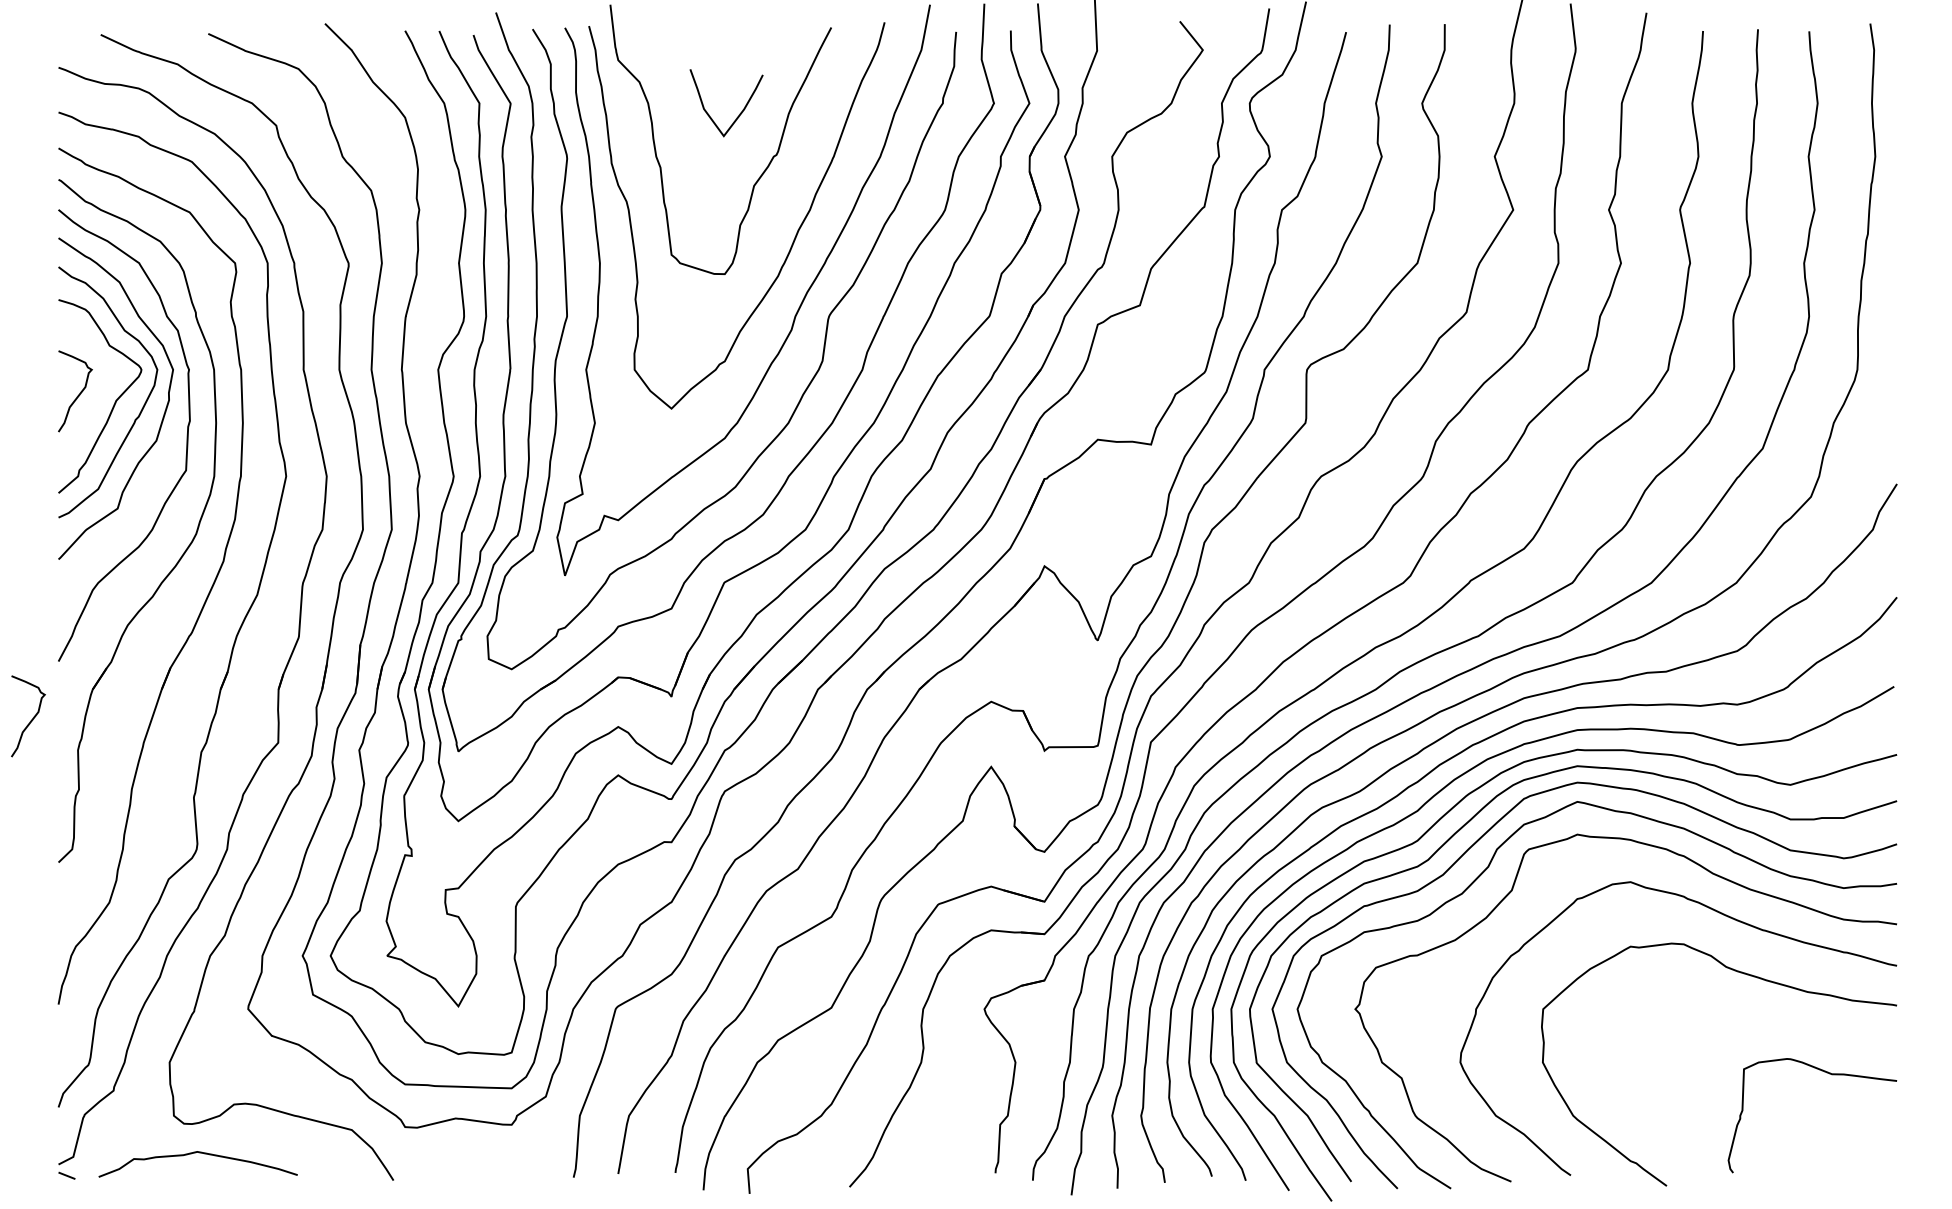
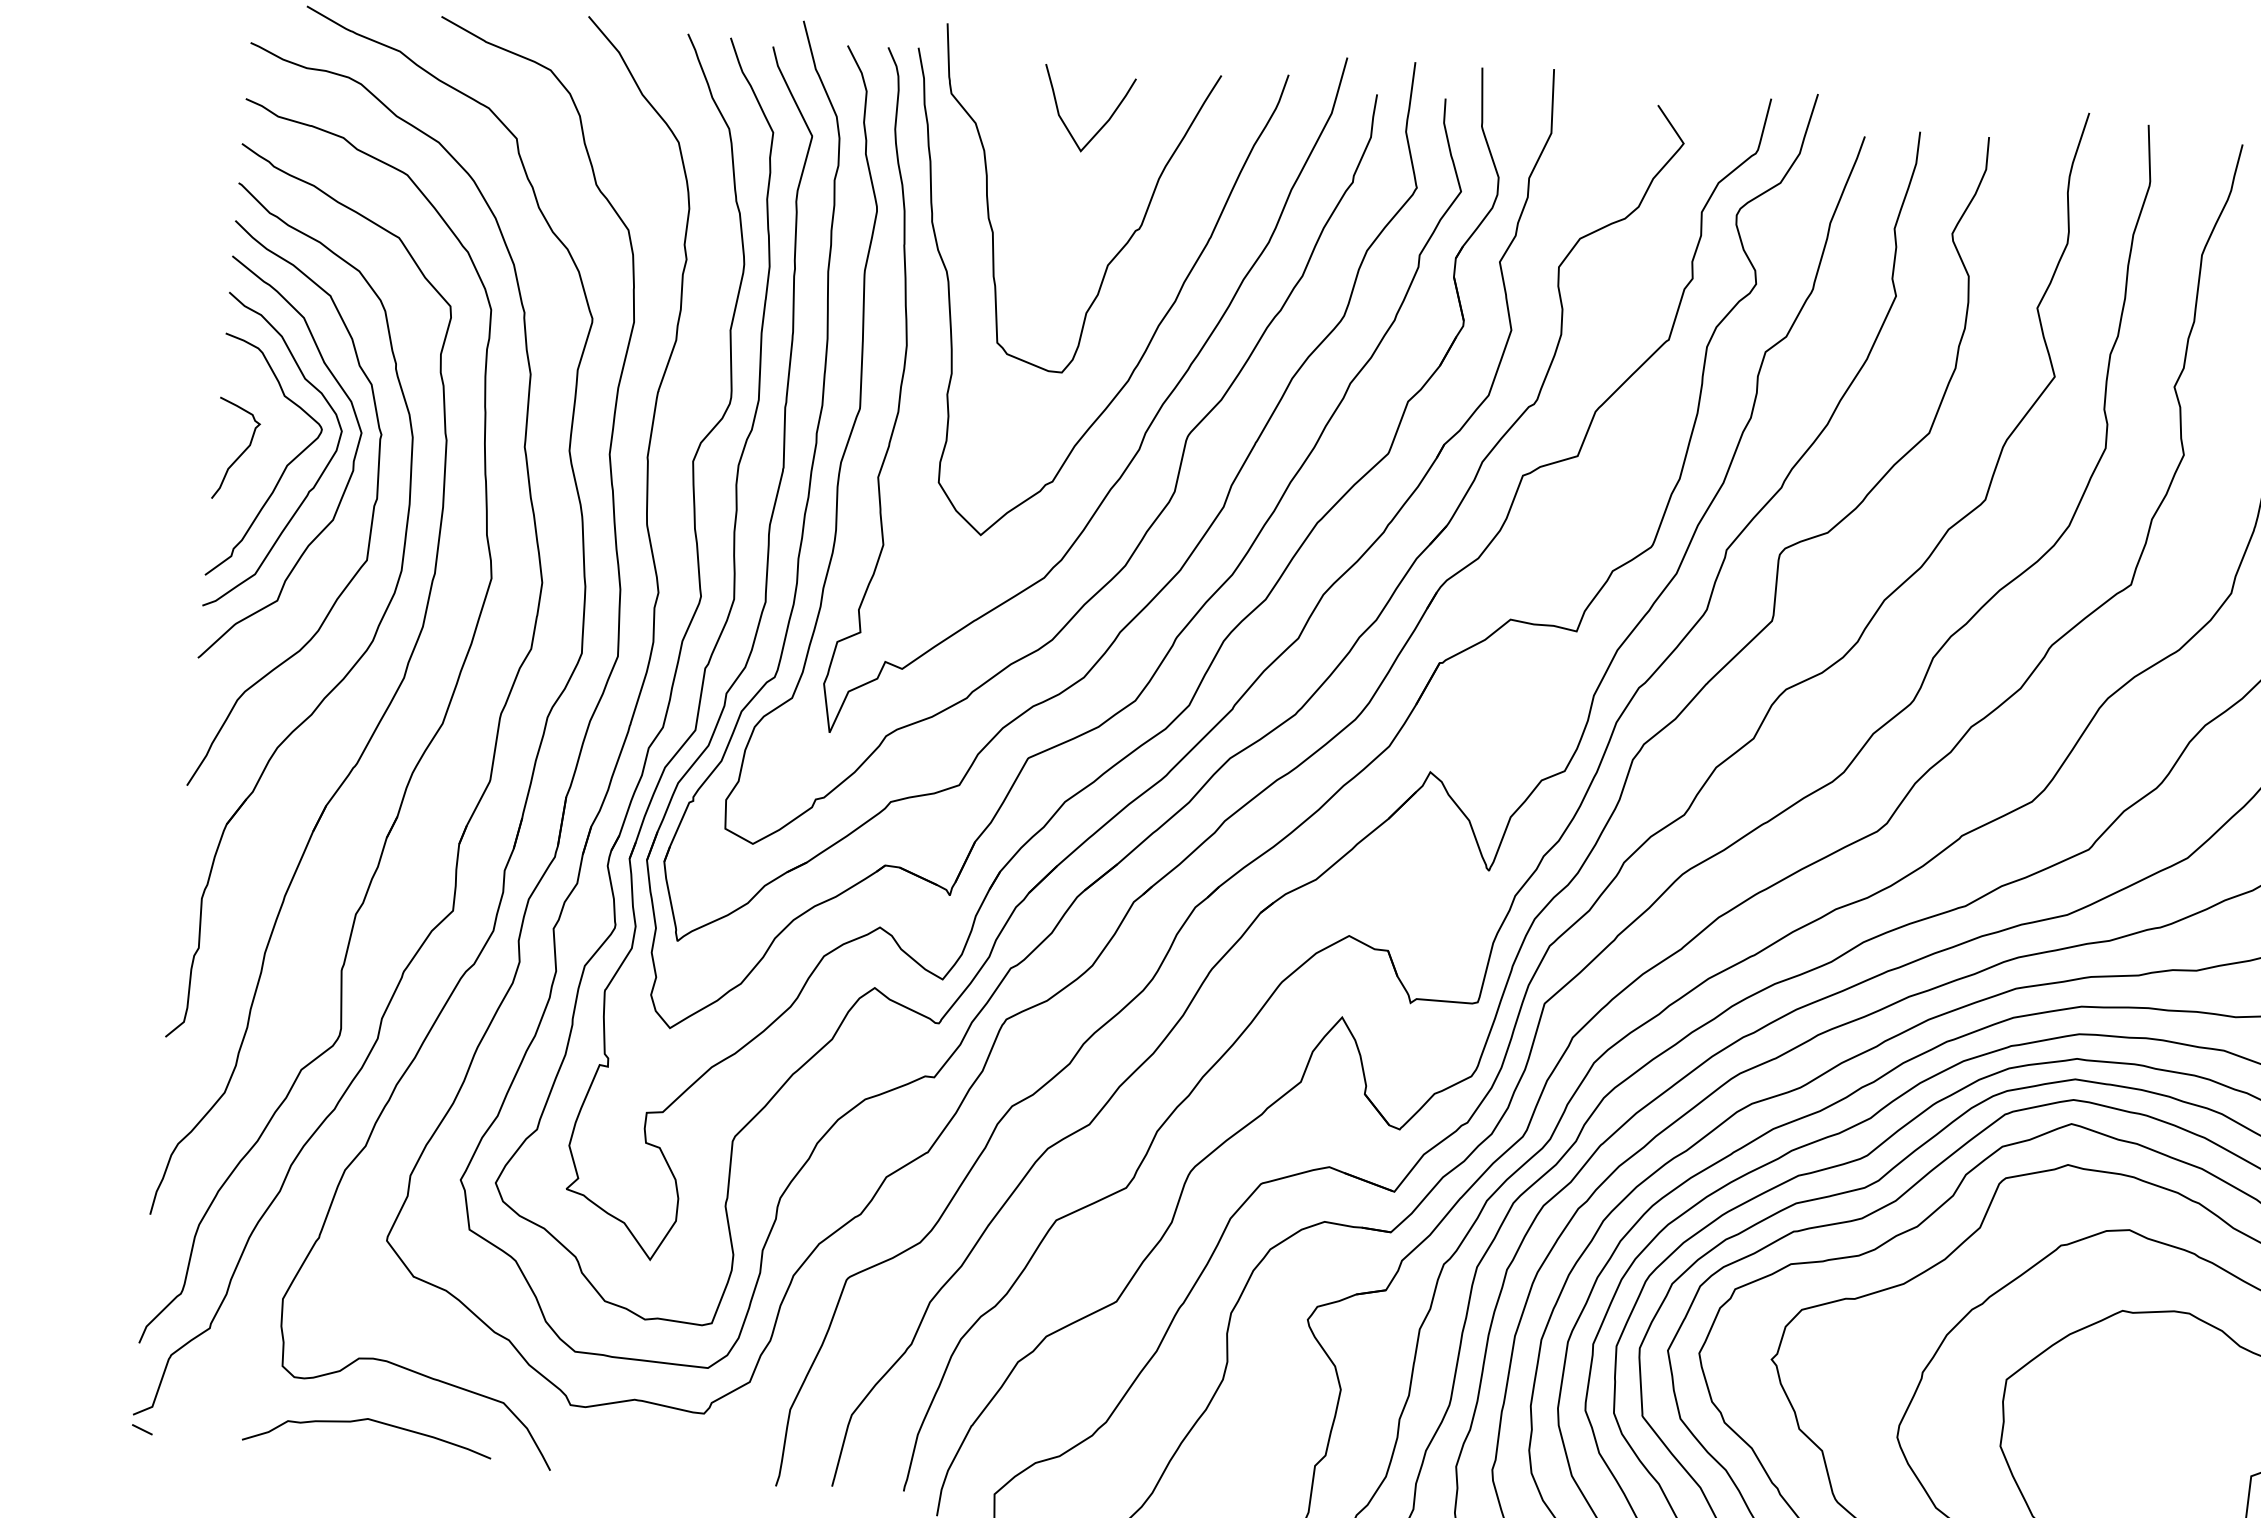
curve: (739, 113) -> (1102, 124), moved
curve: (31, 719) -> (146, 855), removed
curve: (195, 1153) -> (365, 1420), moved

